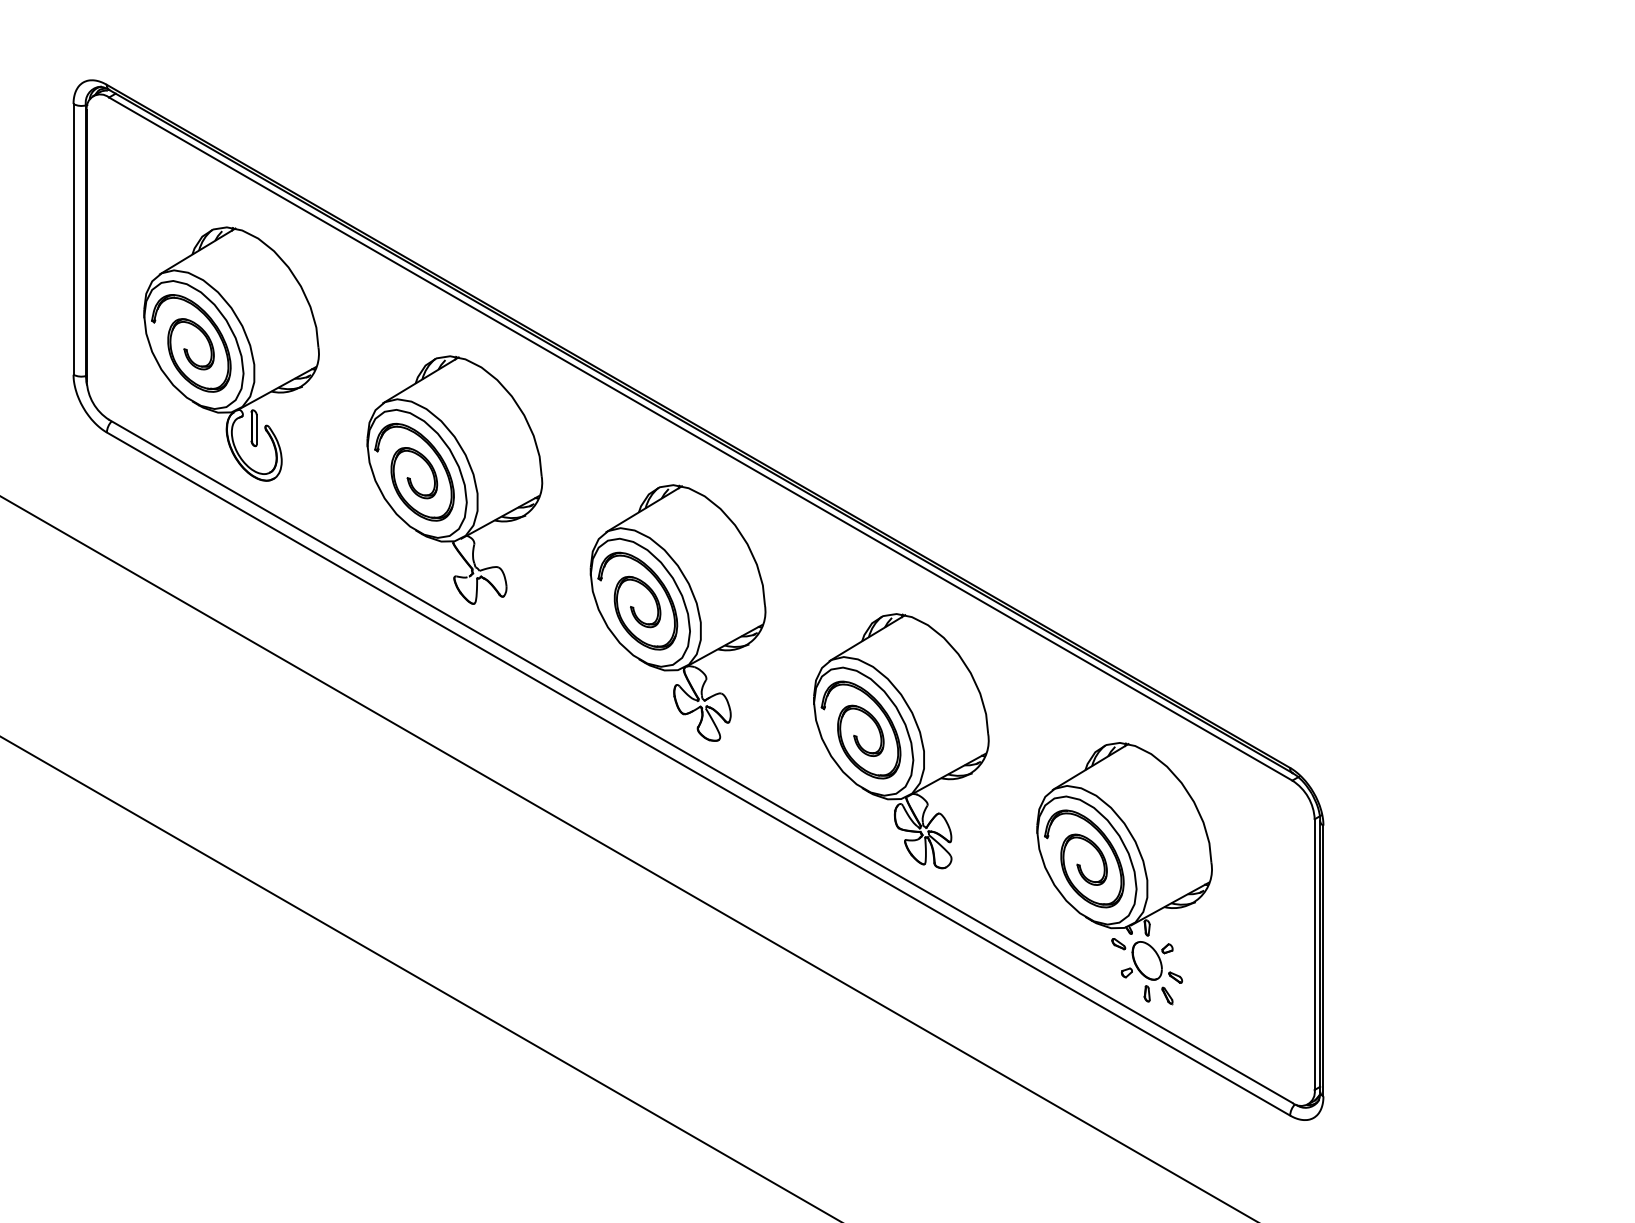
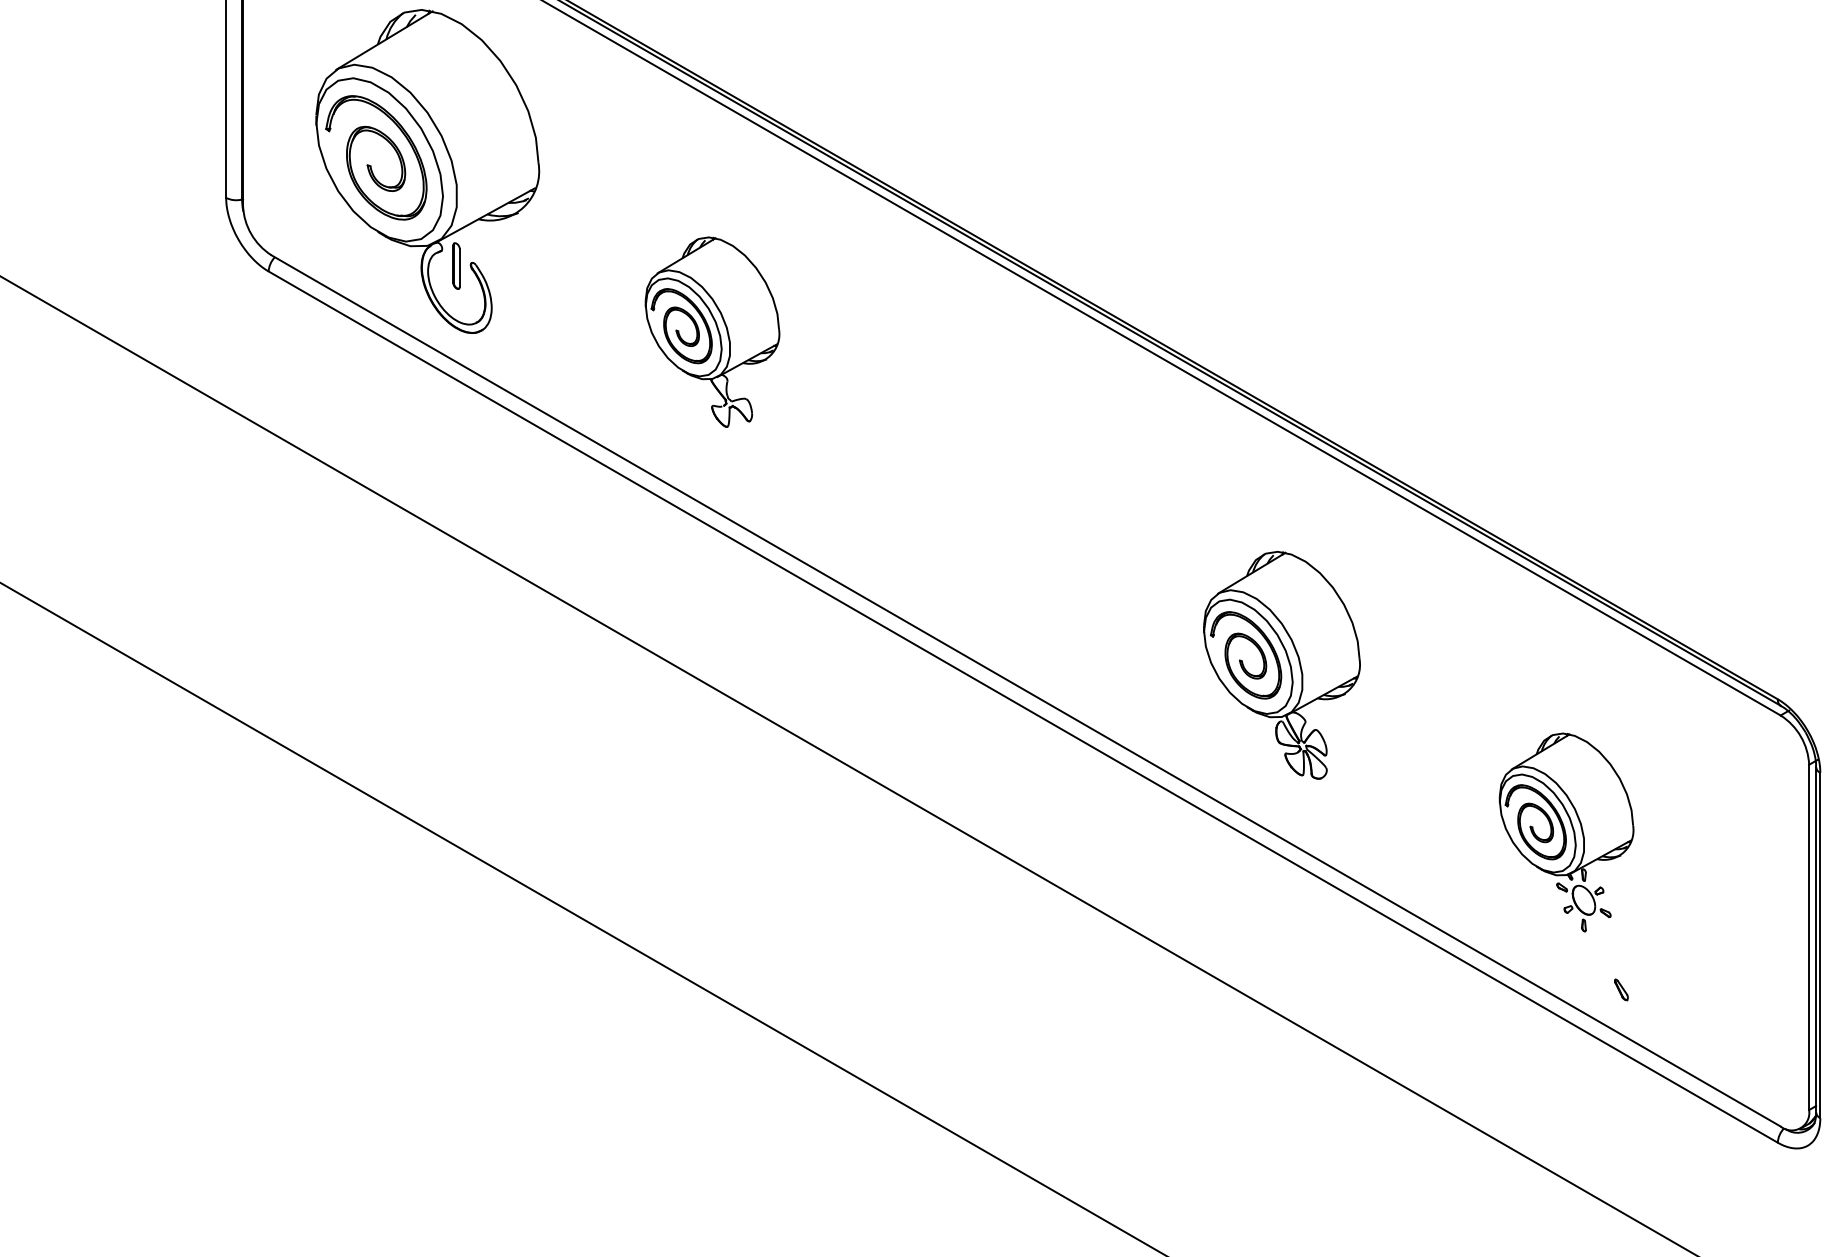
part: (454, 479) -> (712, 331), size x0.6
part: (677, 612) -> (996, 501), removed
part: (901, 741) -> (1282, 665), size x0.7
part: (1124, 872) -> (1566, 832), size x0.6

